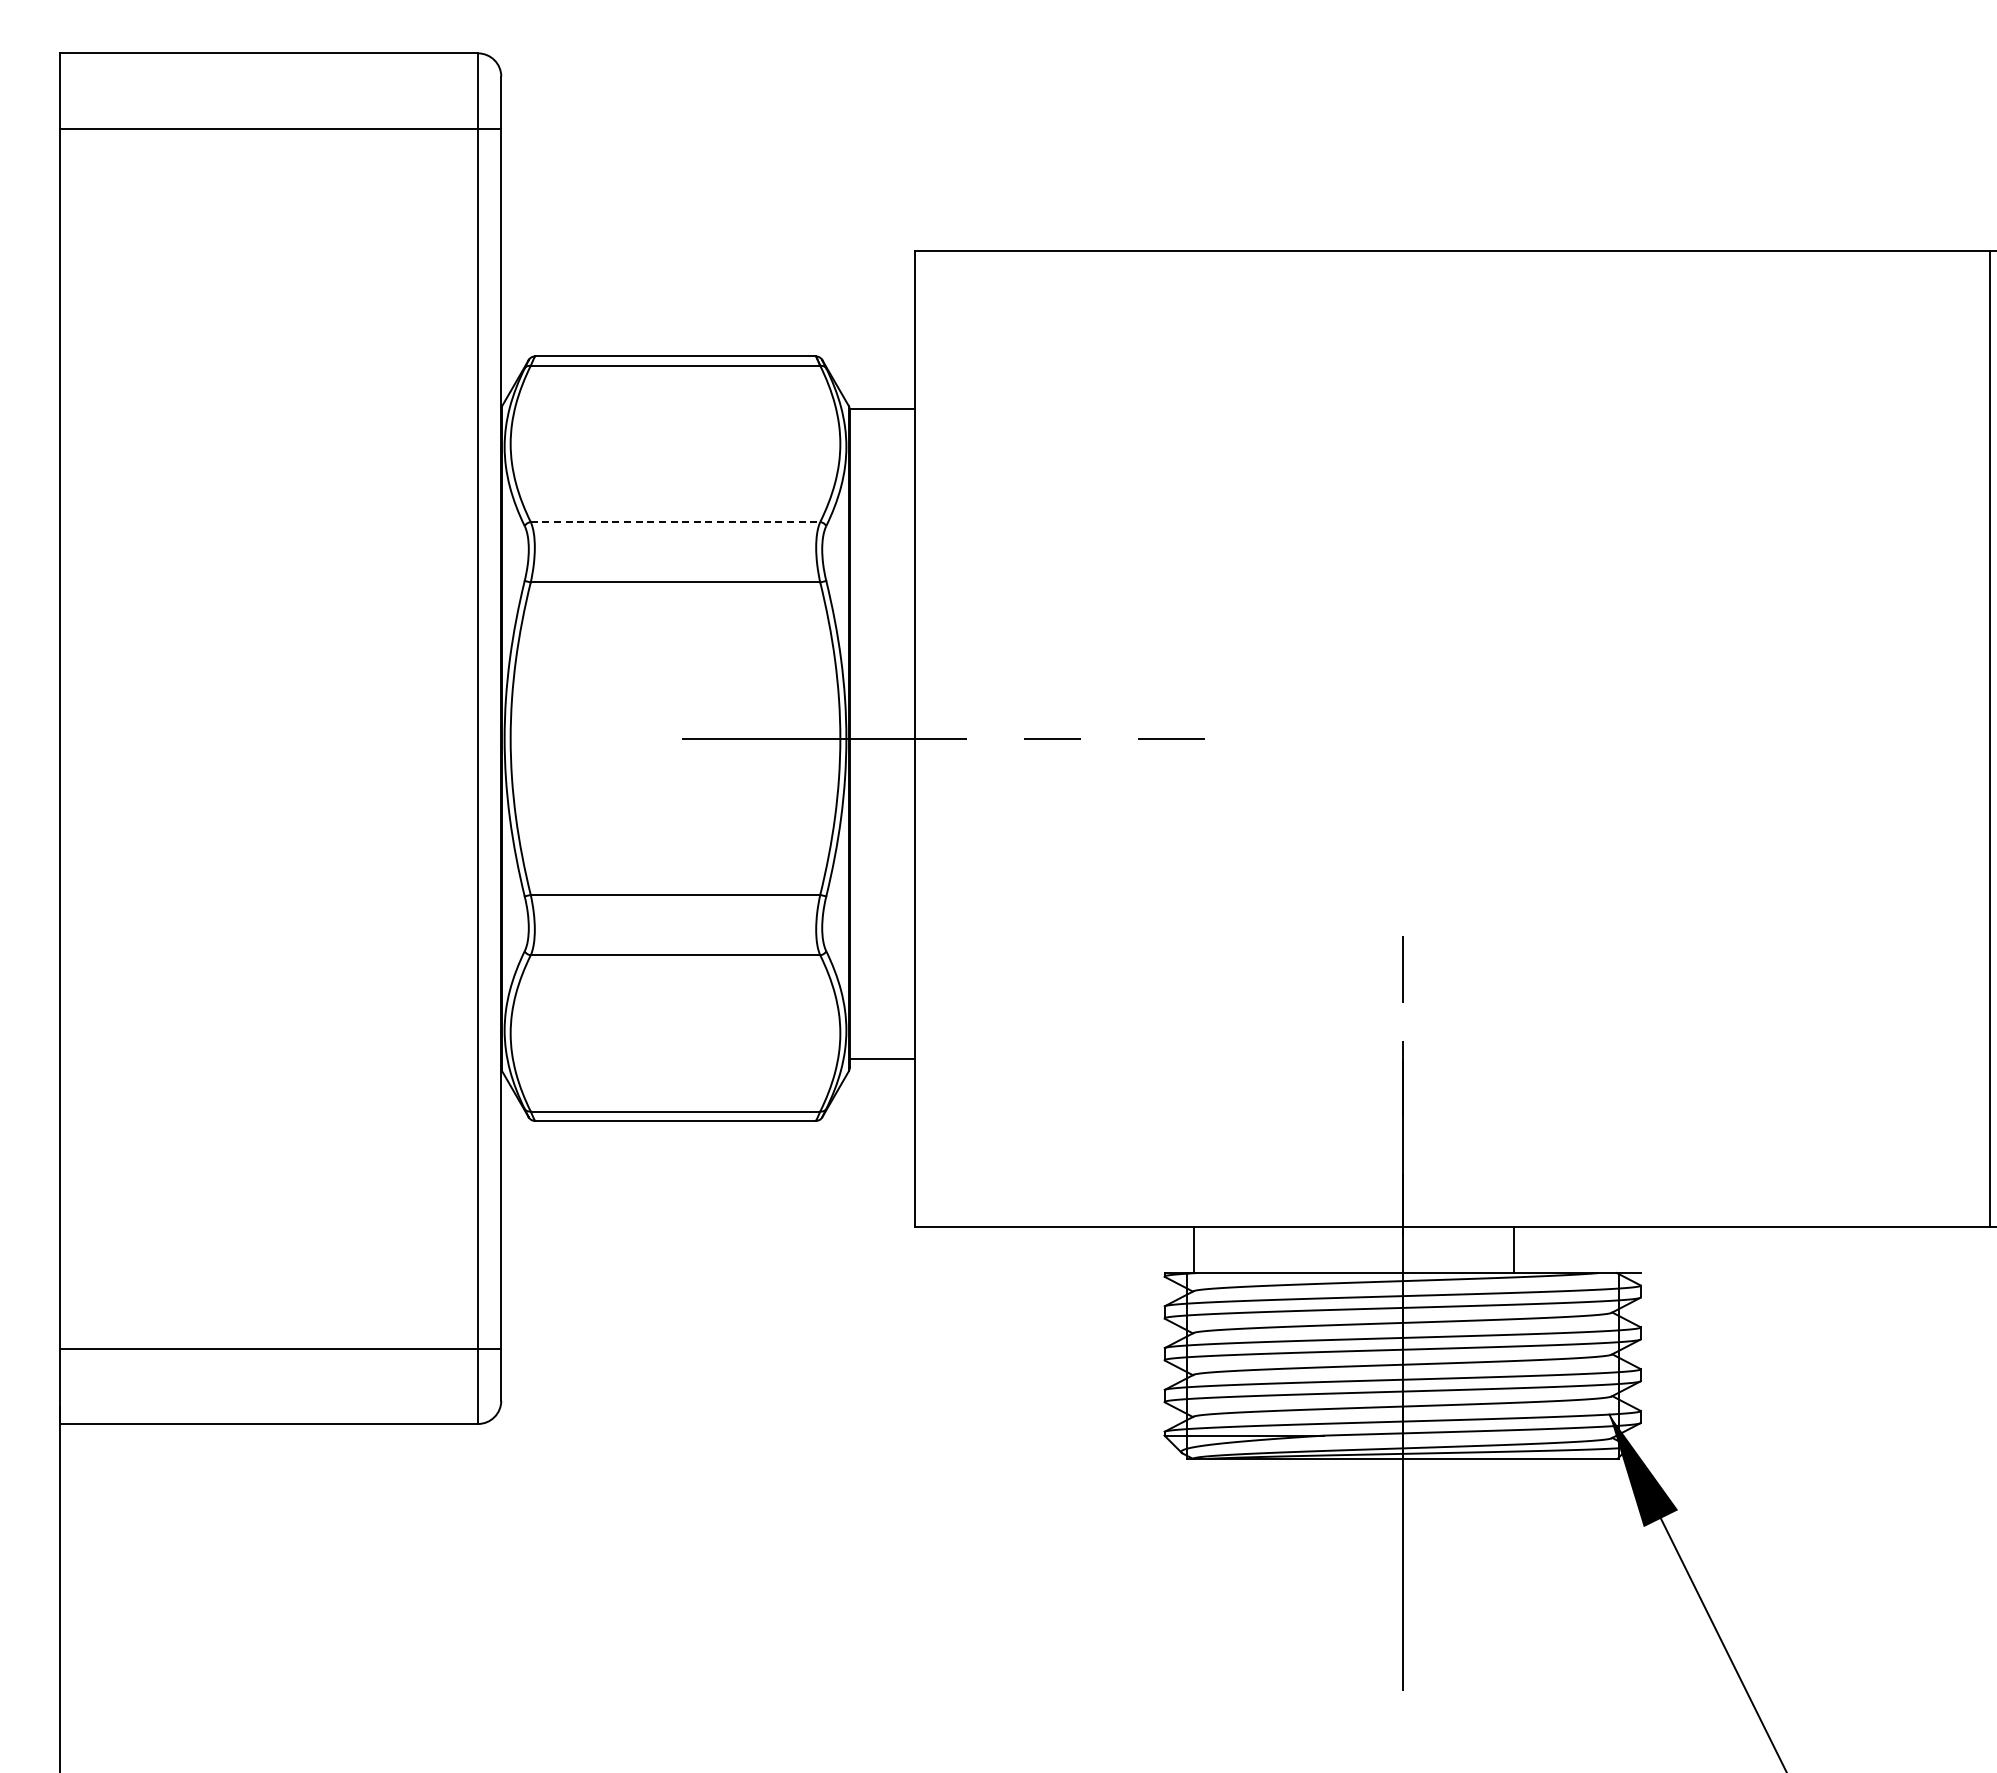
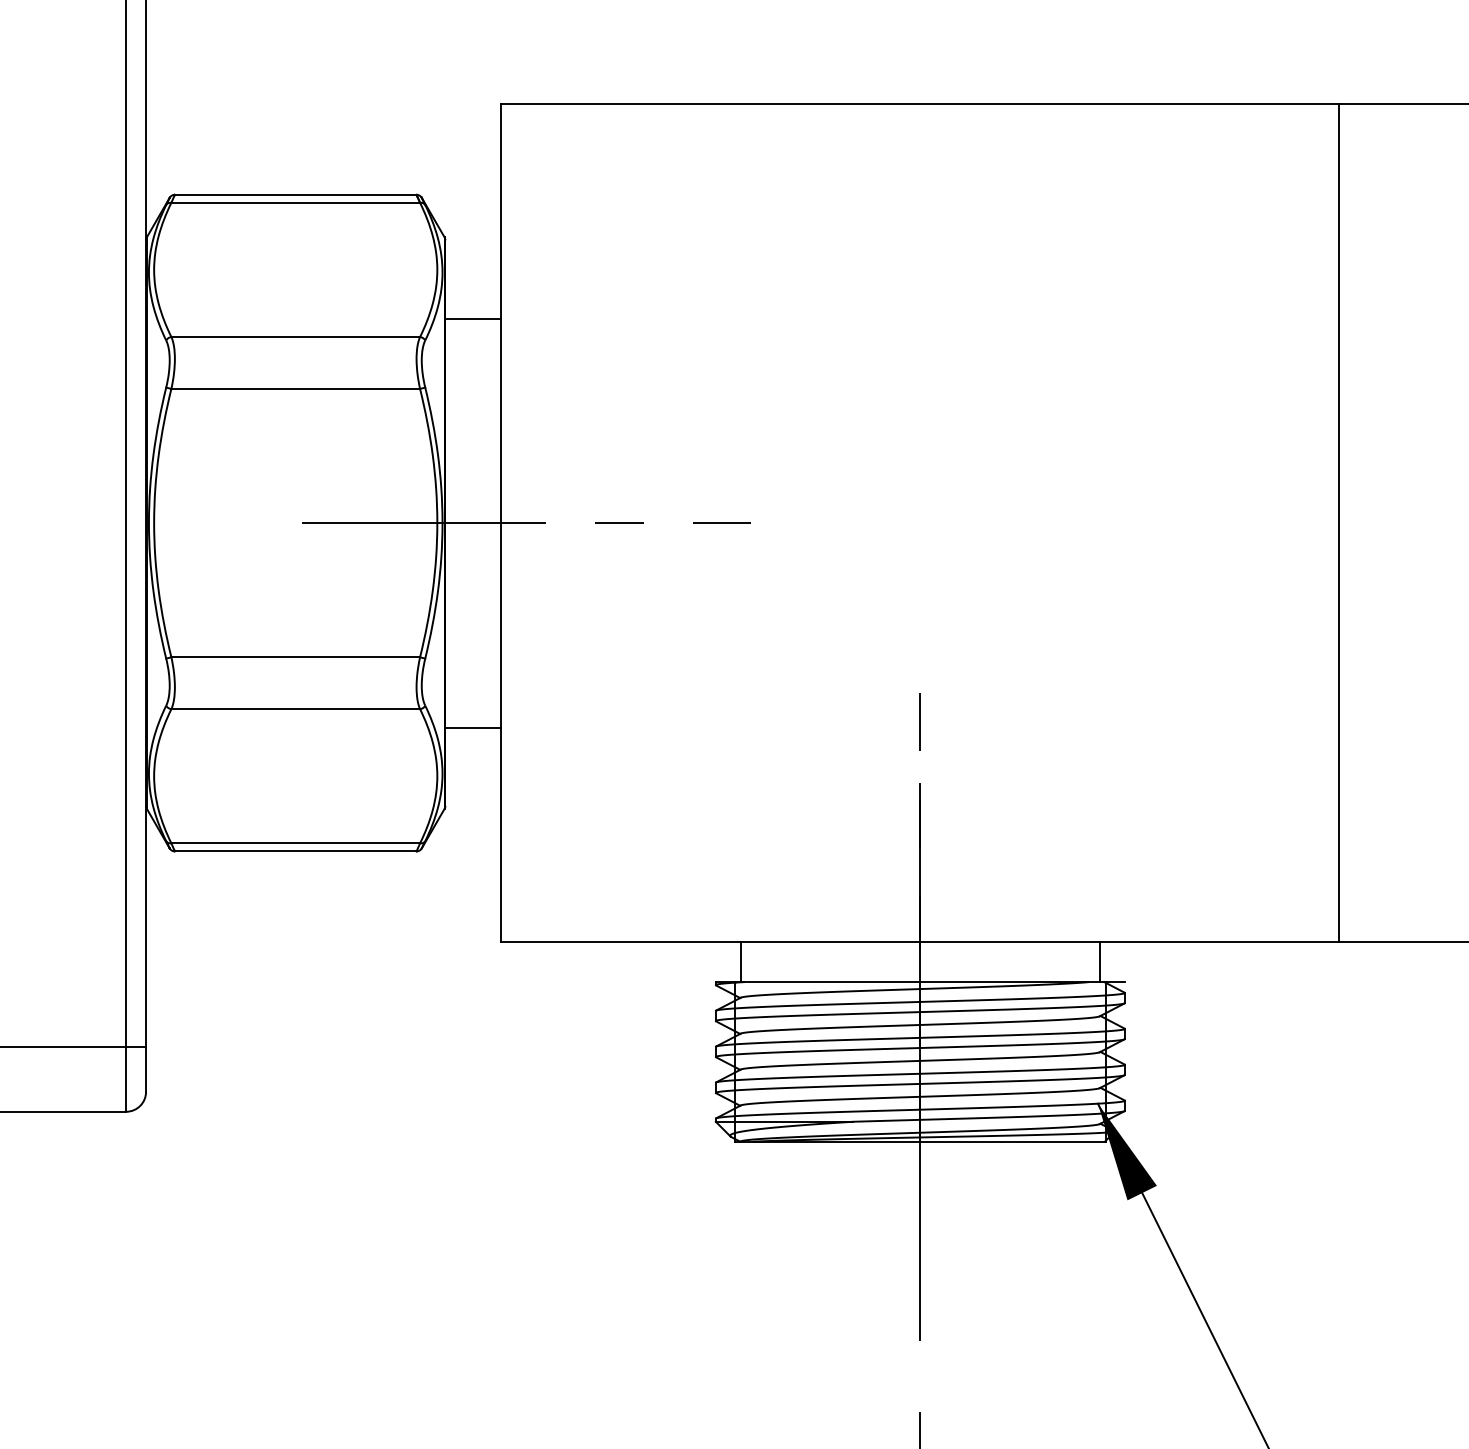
line: (881, 408) -> (472, 318), moved
line: (675, 522) -> (295, 337), dashed -> solid
line: (1990, 738) -> (1339, 522), moved
line: (881, 1058) -> (472, 727), moved
line: (1513, 1249) -> (1099, 961), moved

